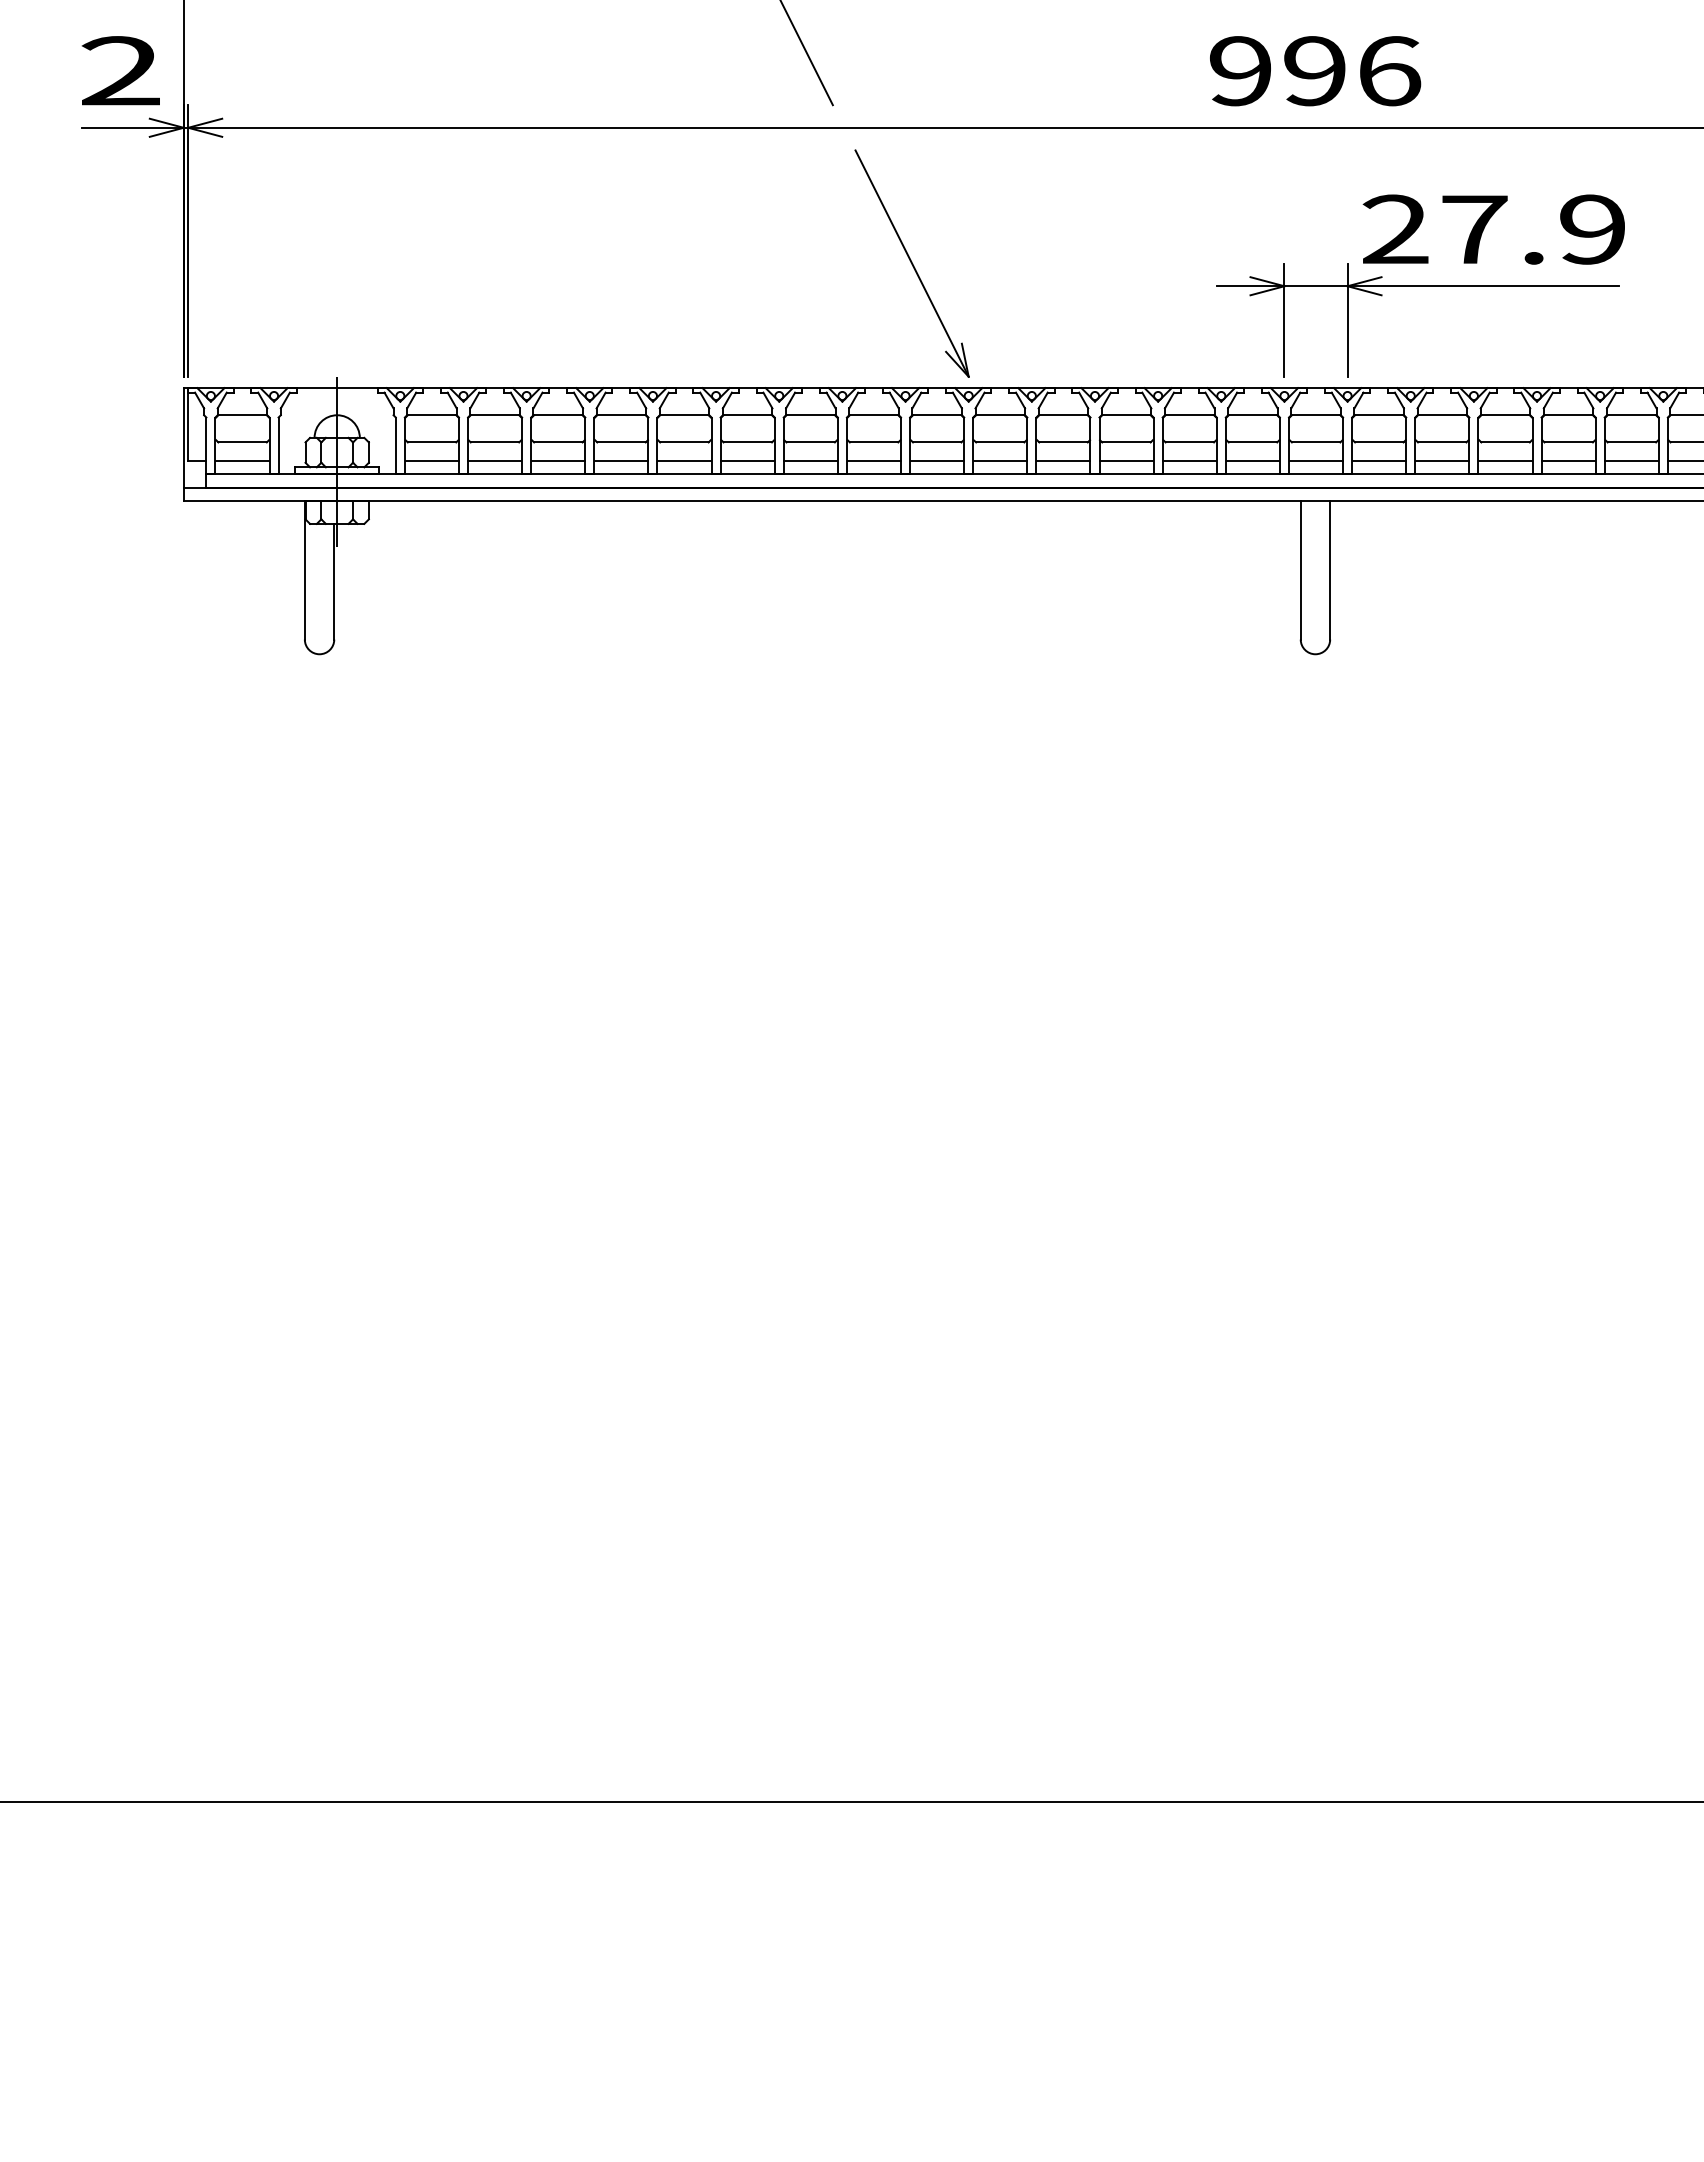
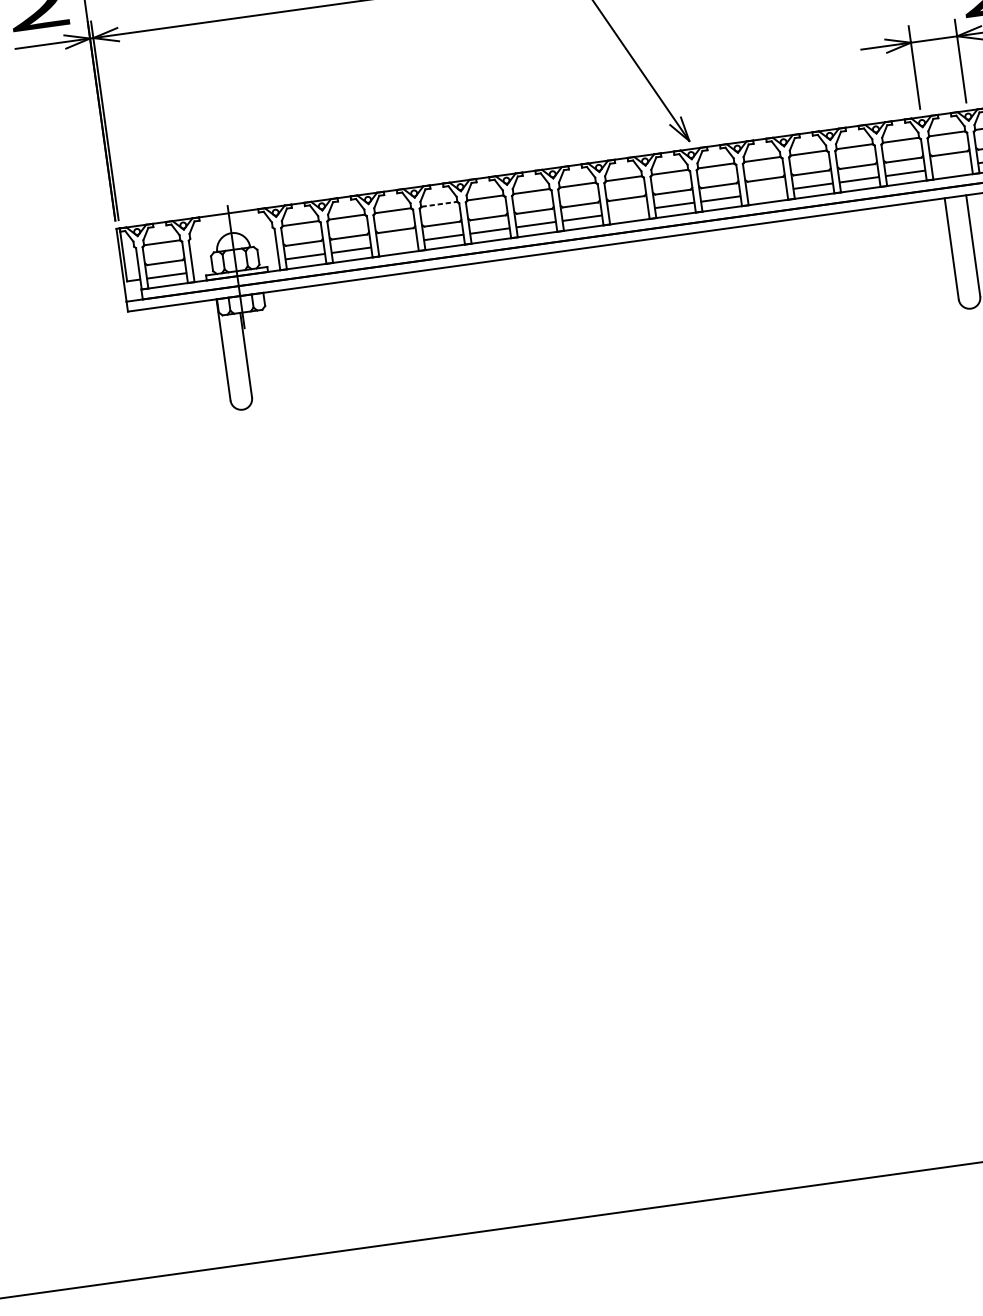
line: (621, 415) -> (439, 204), solid -> dashed
line: (557, 460) -> (397, 243), removed
line: (873, 460) -> (628, 211), removed
line: (1063, 460) -> (767, 192), removed
line: (1315, 460) -> (951, 166), removed

